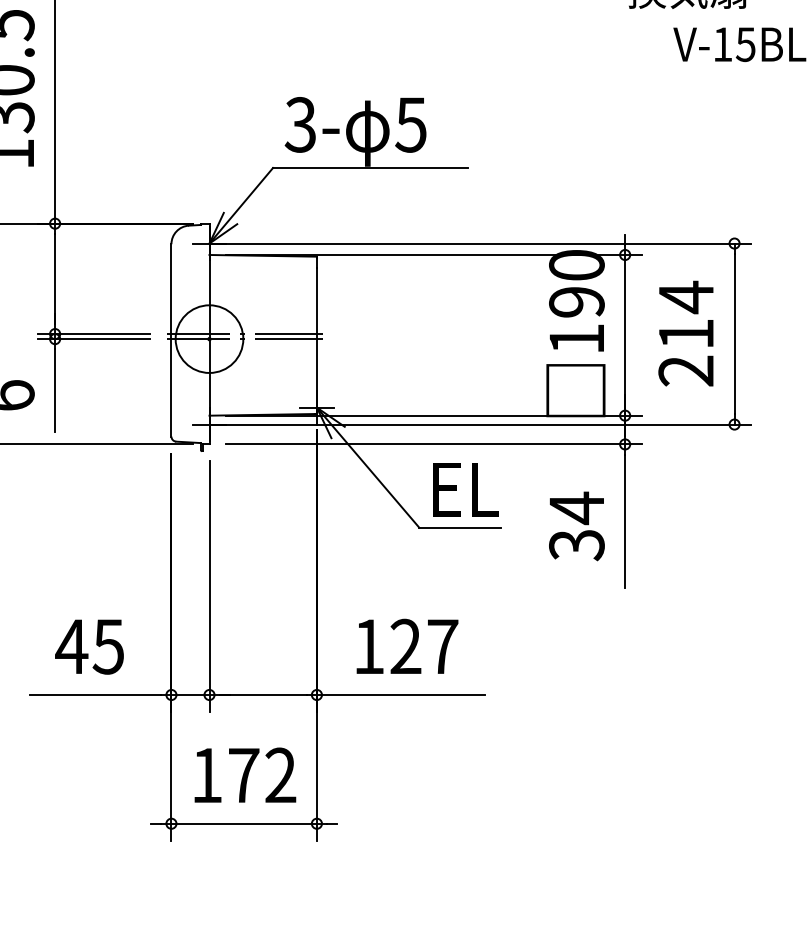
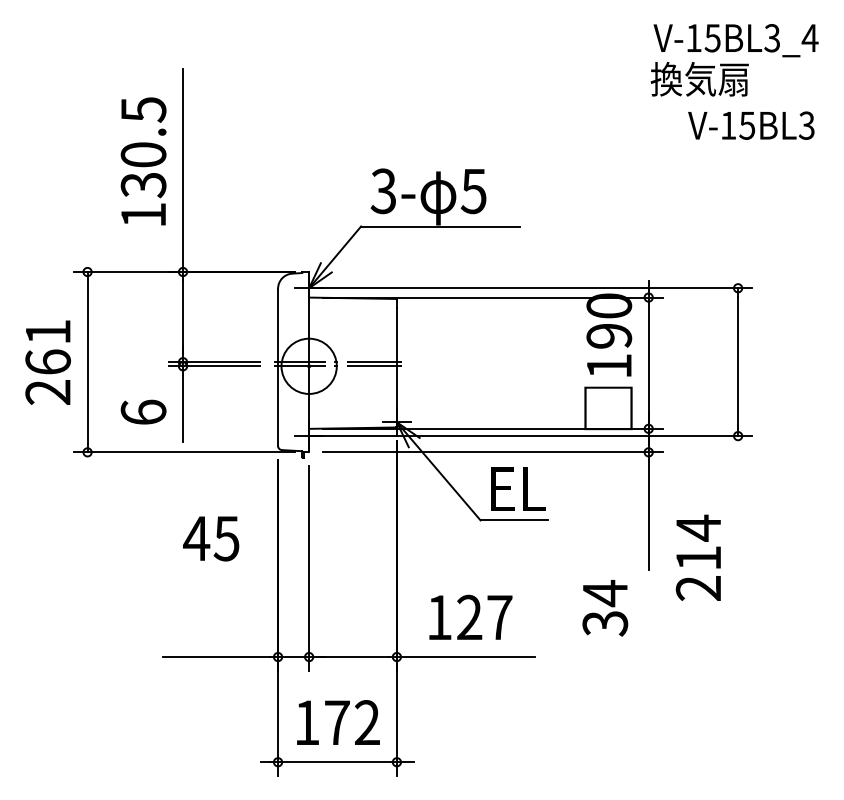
text: (684, 333) -> (697, 557), moved
text: (577, 526) -> (605, 608), moved
text: (89, 646) -> (211, 538), moved

